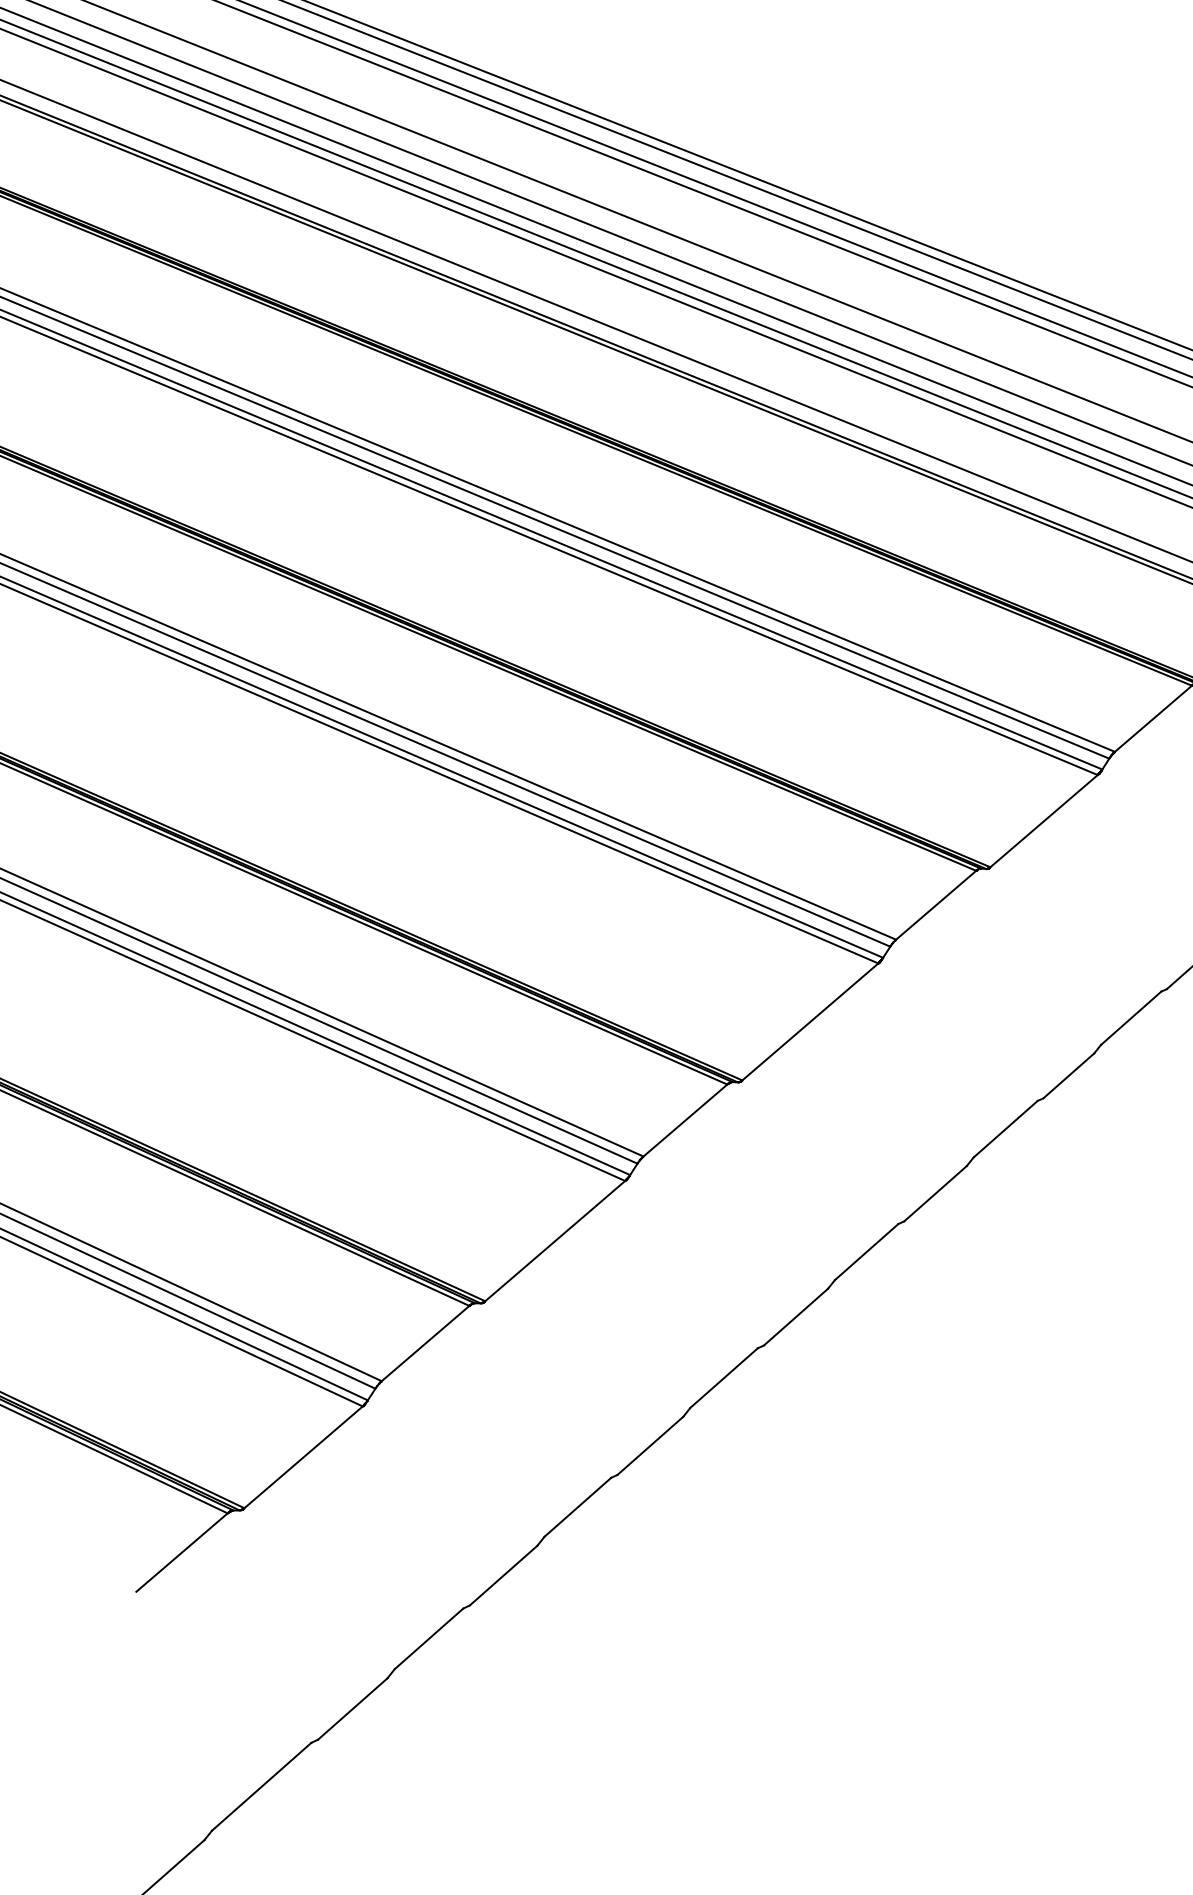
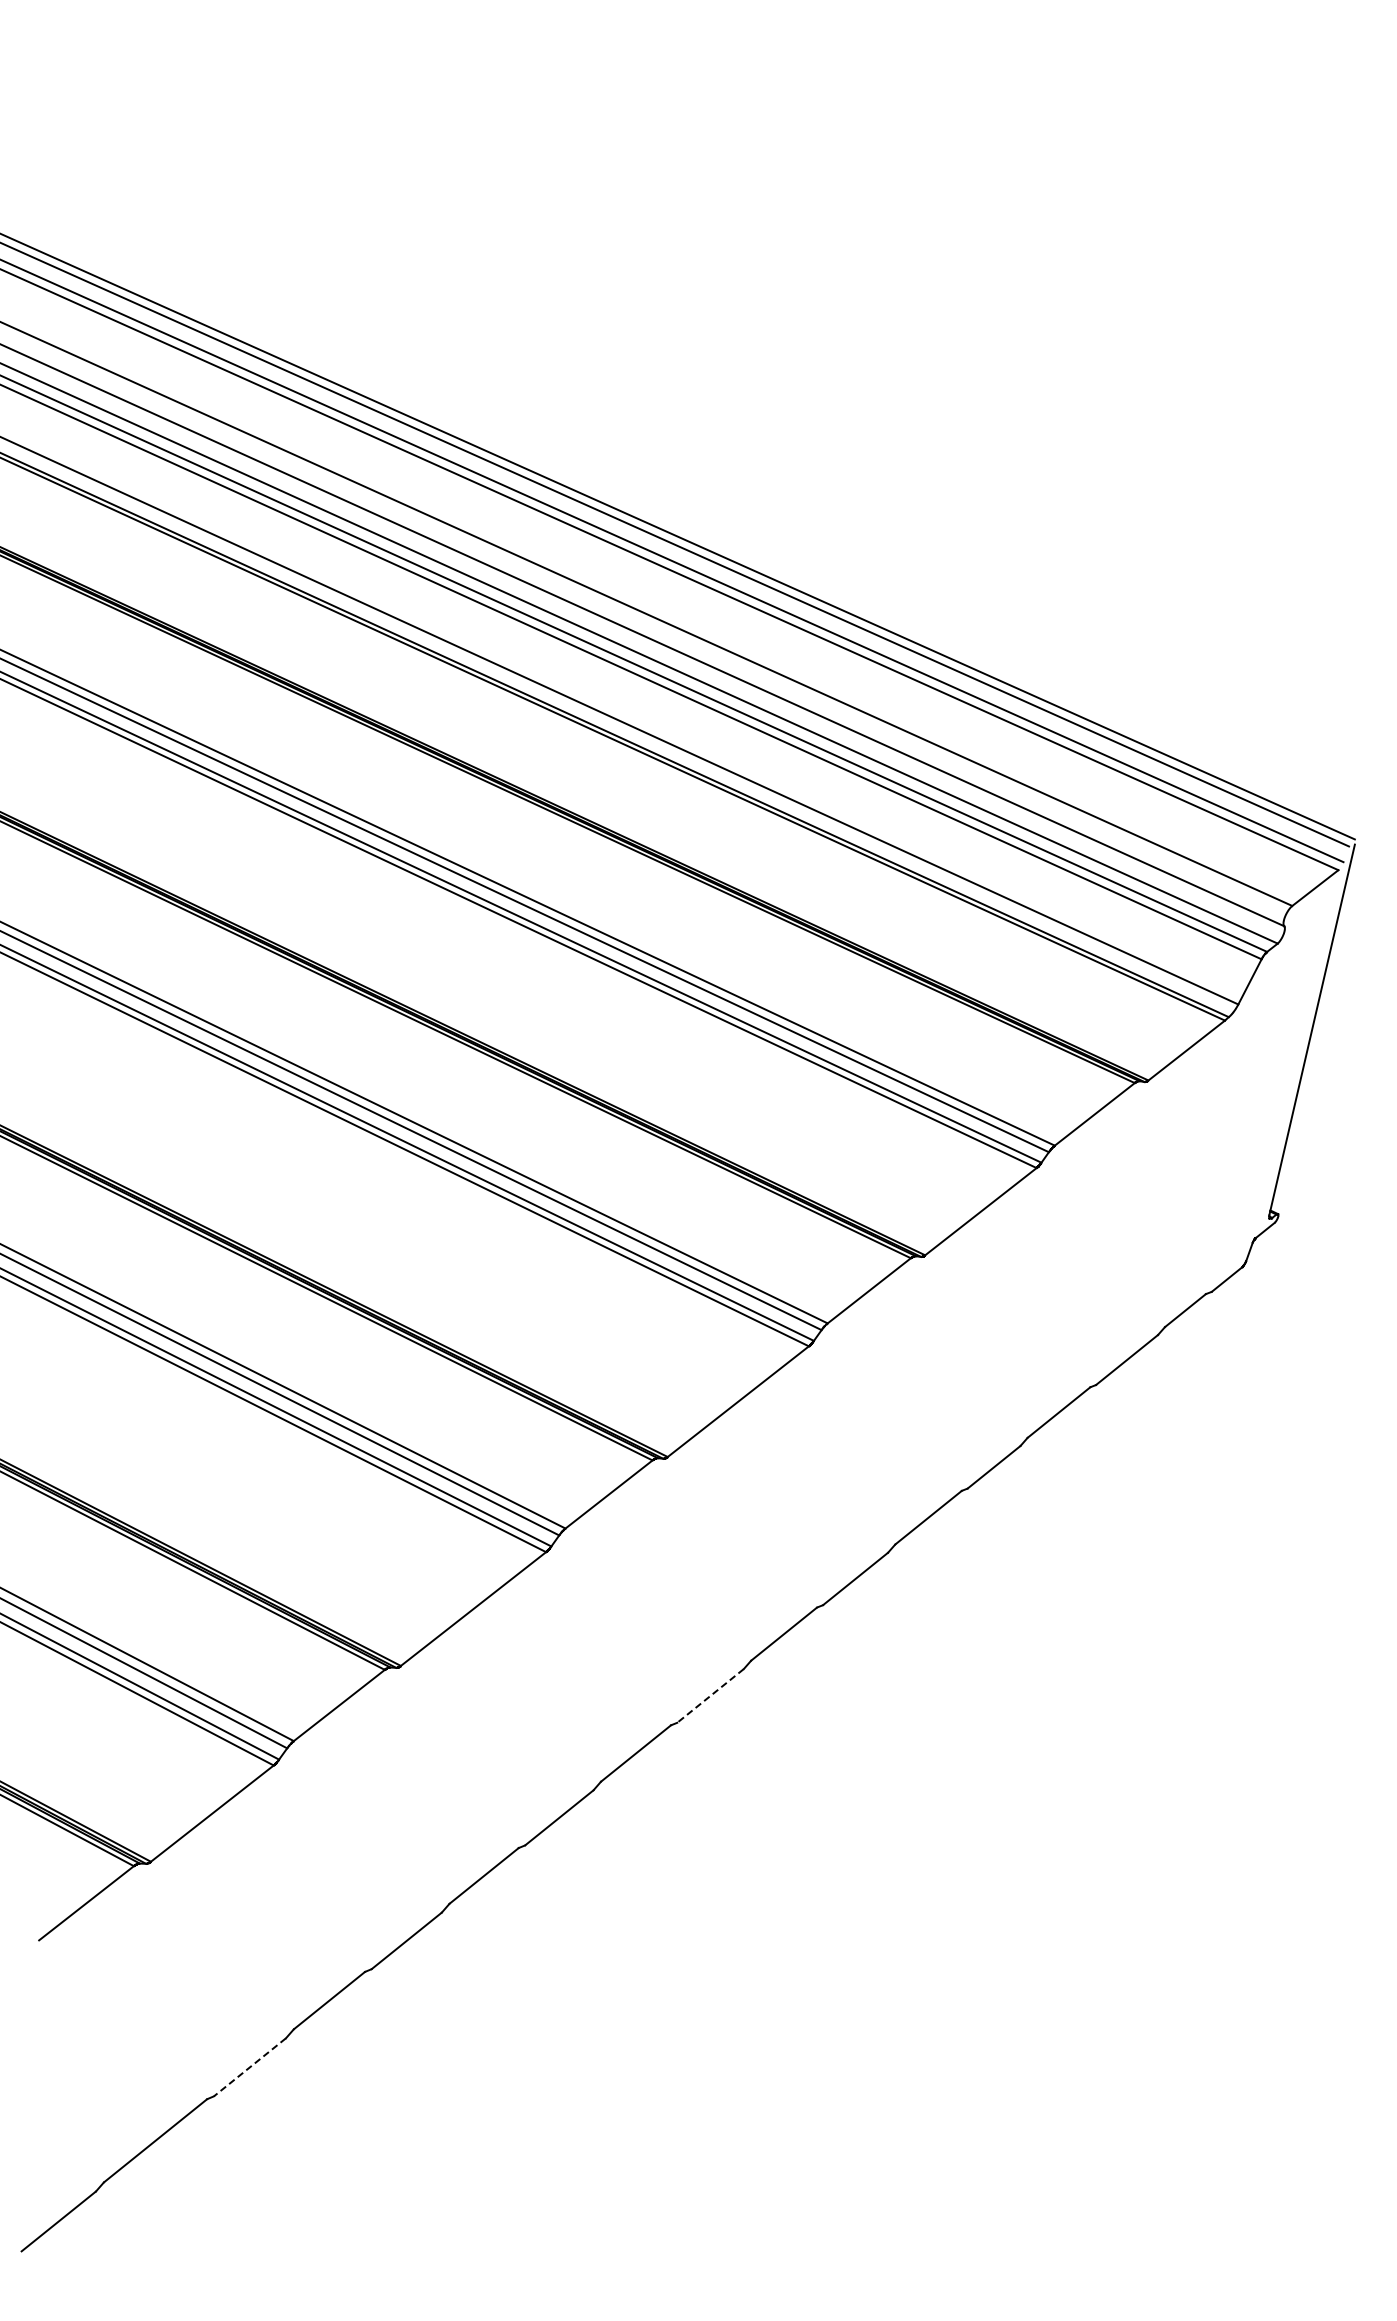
line: (795, 1316) -> (710, 1695), solid -> dashed
line: (352, 1709) -> (249, 2067), solid -> dashed

